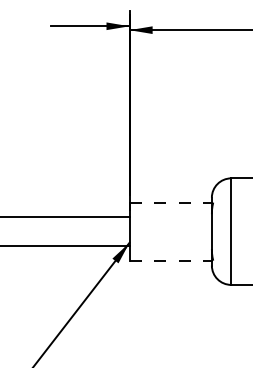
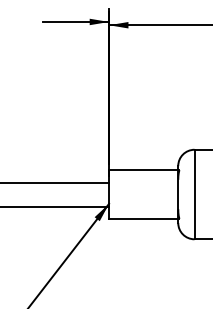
line: (171, 202) -> (144, 170), dashed -> solid
line: (171, 260) -> (144, 218), dashed -> solid

